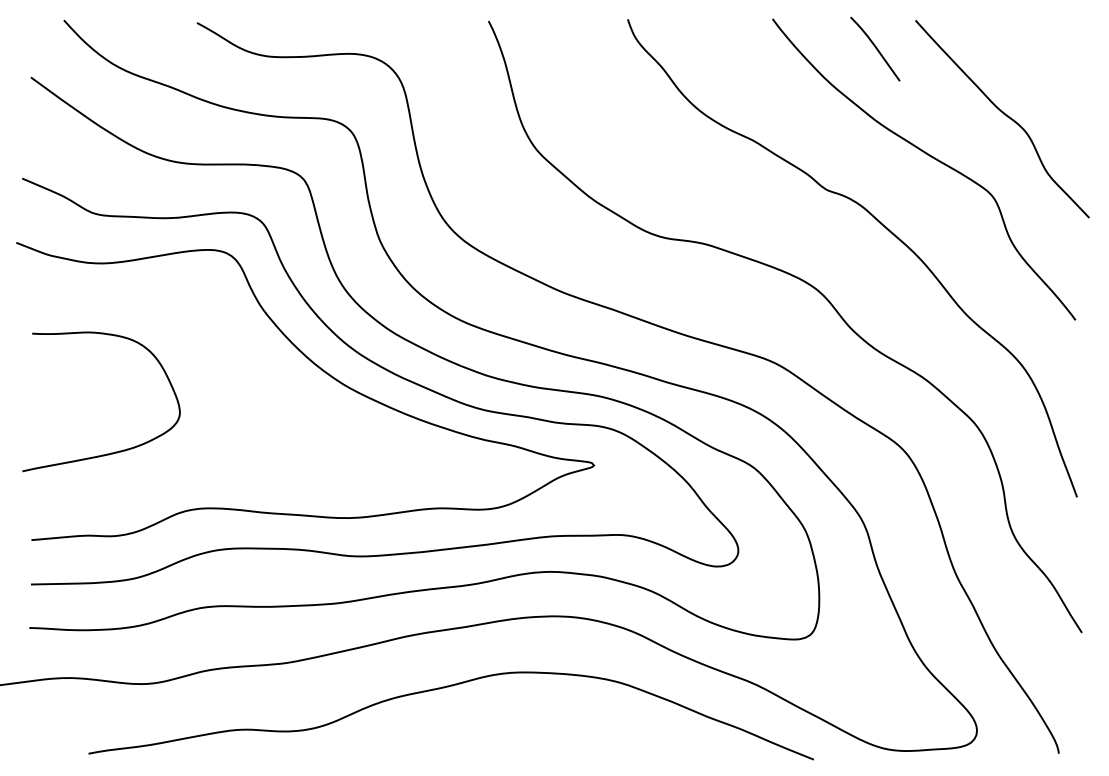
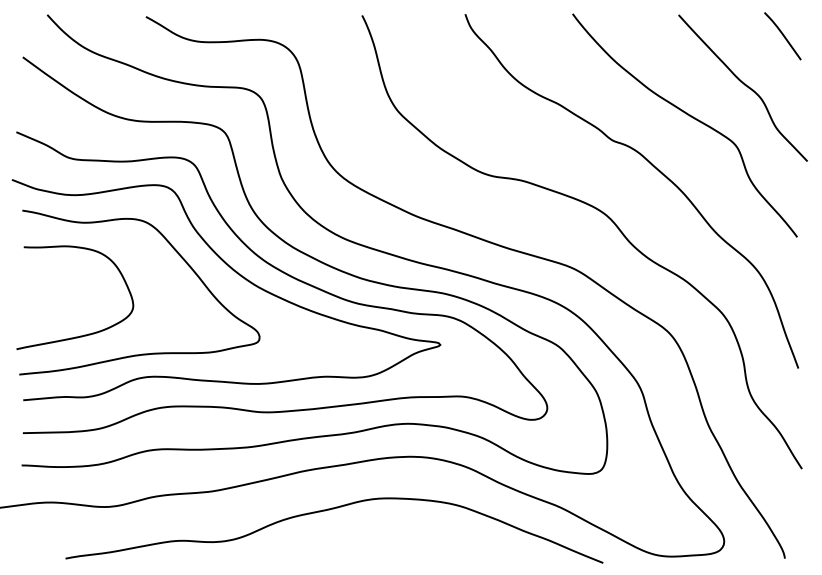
curve: (874, 48) -> (782, 35), moved
curve: (242, 346) -> (179, 256), added

